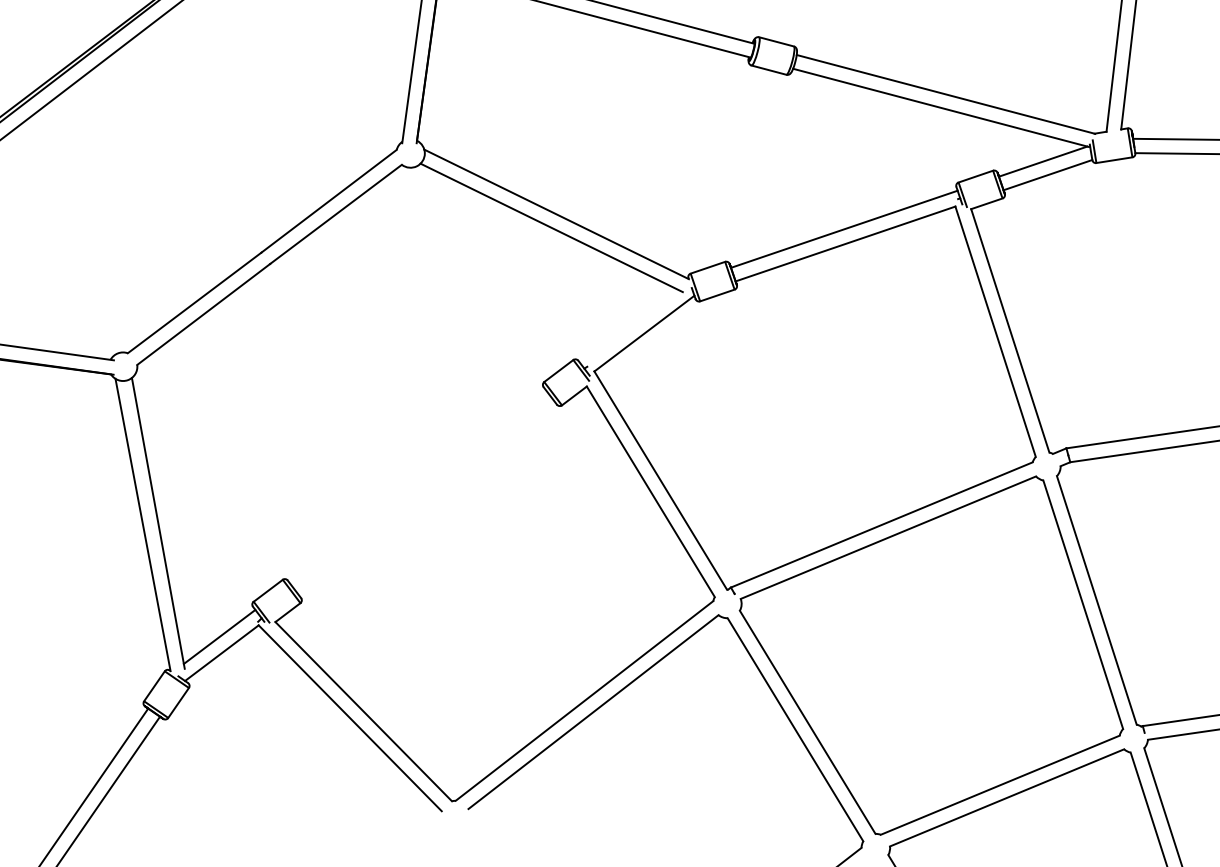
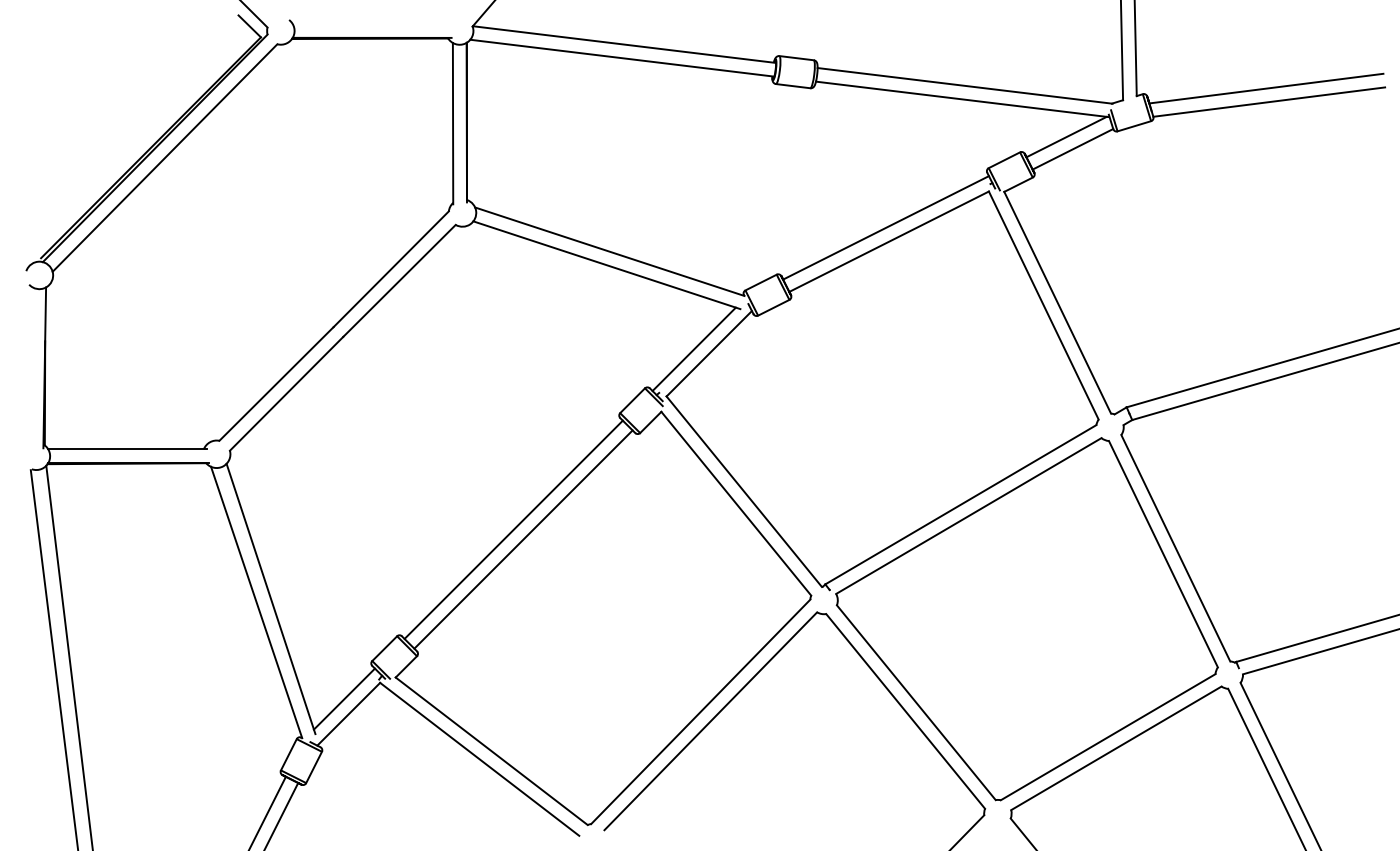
line: (628, 326) -> (693, 349), added
line: (417, 486) -> (513, 529), added
line: (426, 498) -> (523, 539), added

